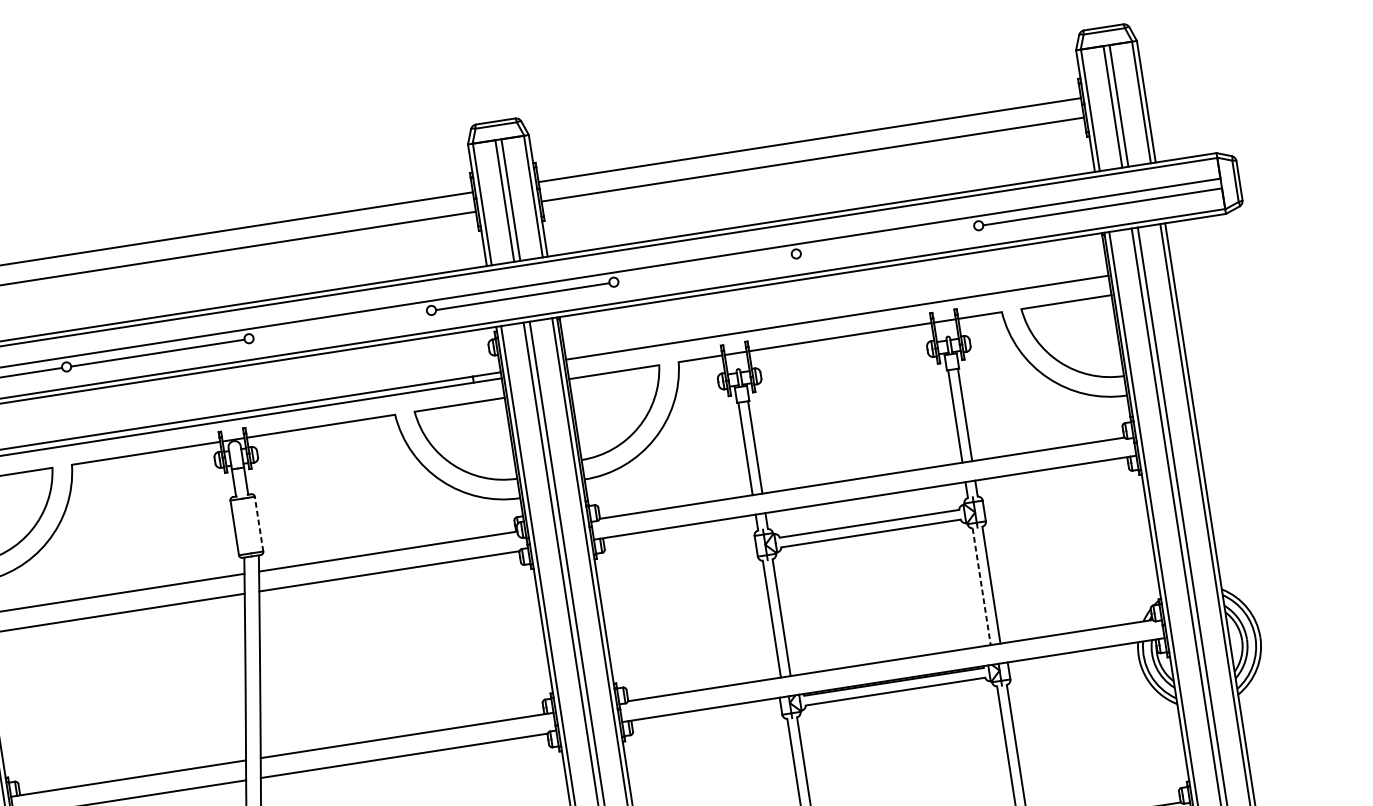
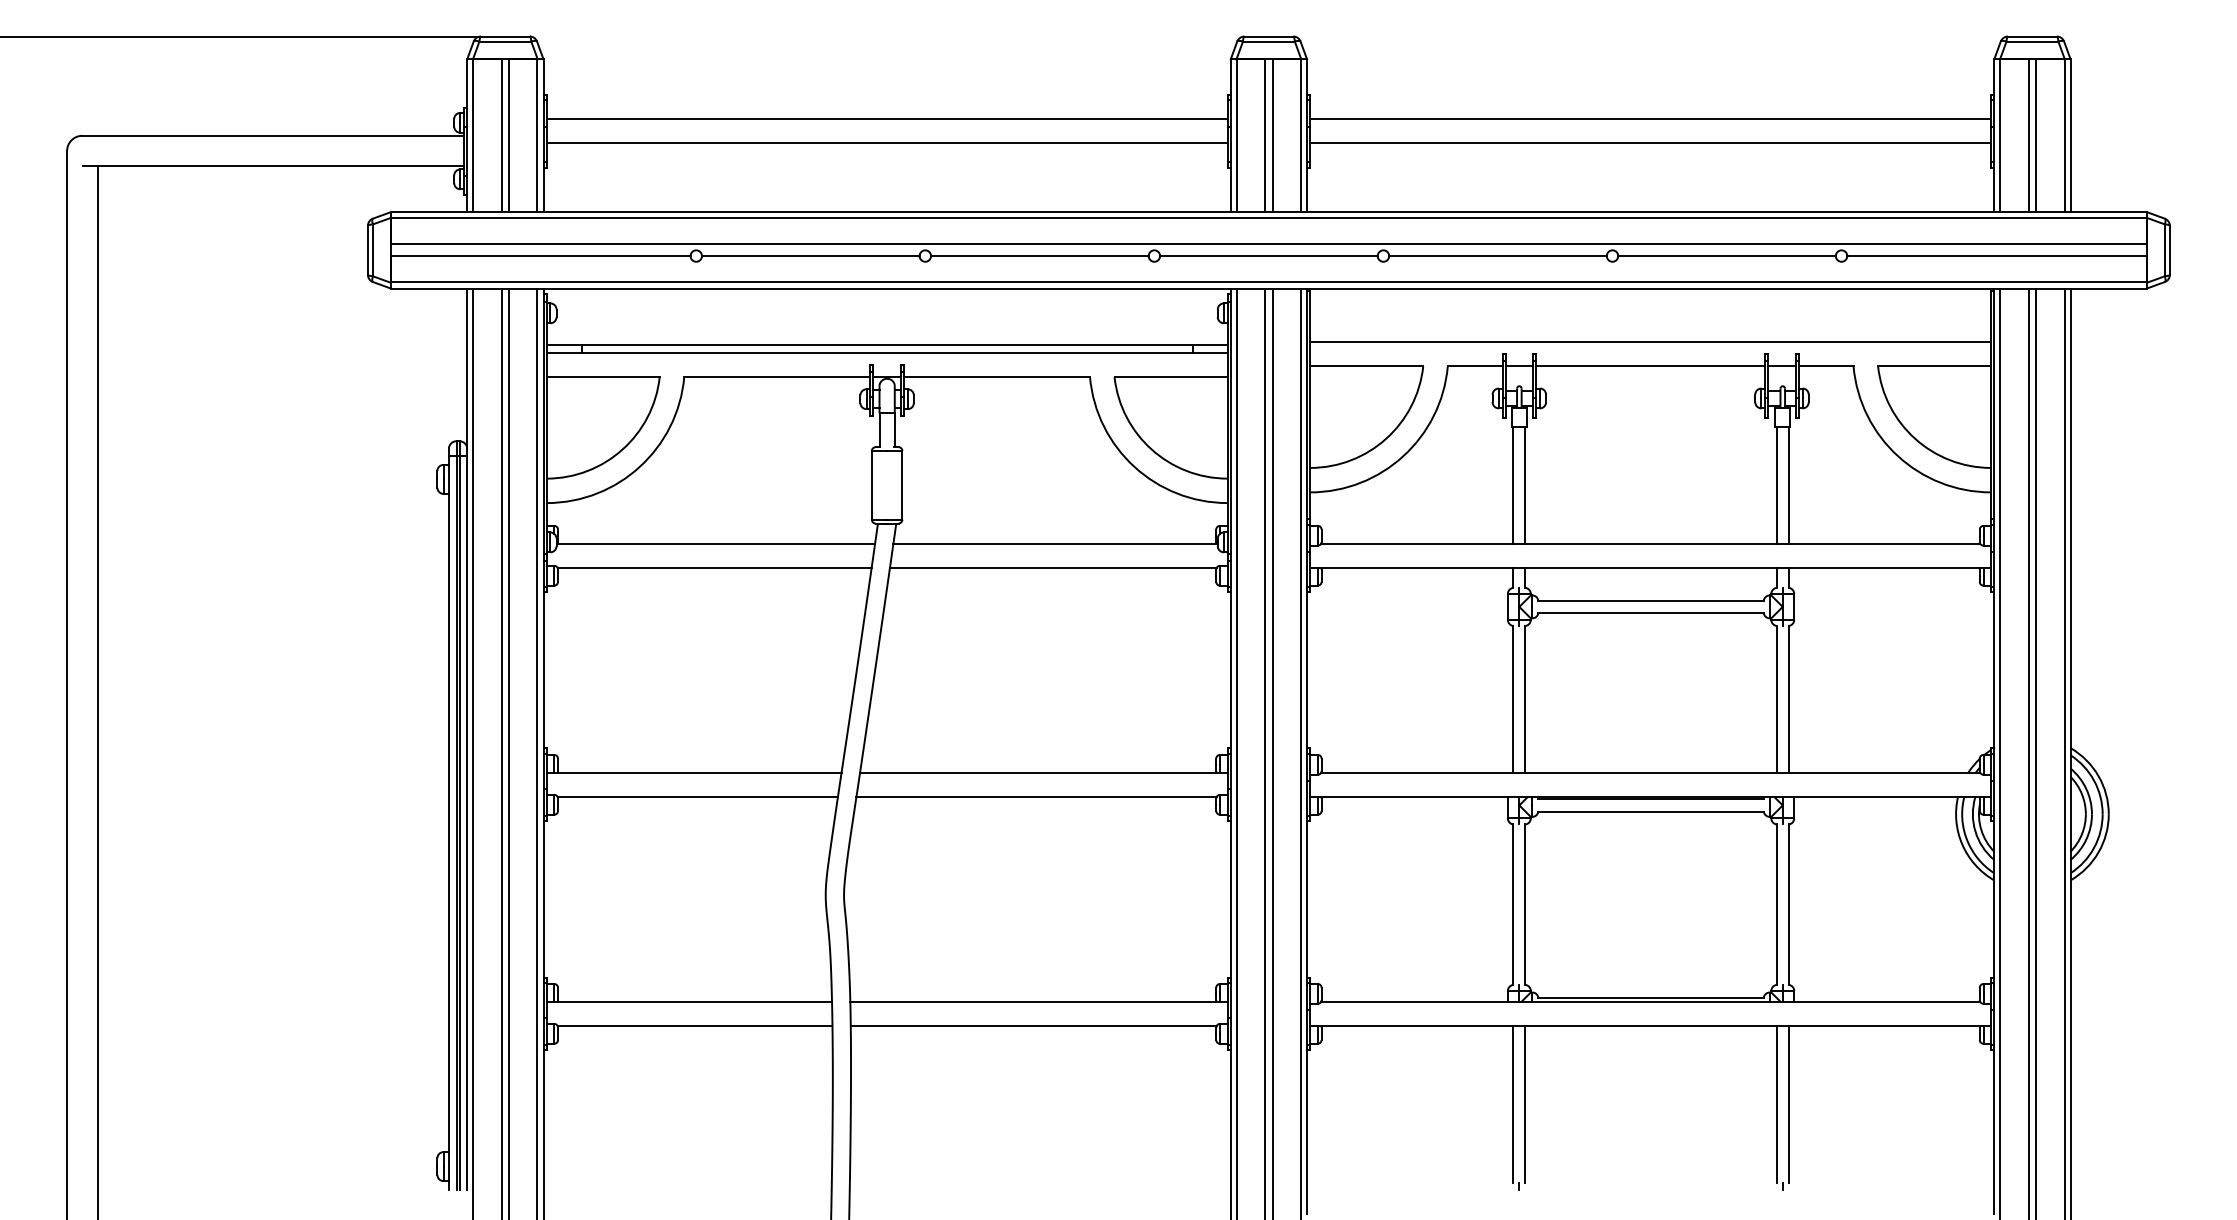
line: (887, 240) -> (1726, 256), added
line: (704, 268) -> (1497, 256), added
line: (340, 324) -> (1039, 256), added
line: (259, 523) -> (902, 484), dashed -> solid
line: (981, 586) -> (1776, 699), dashed -> solid

